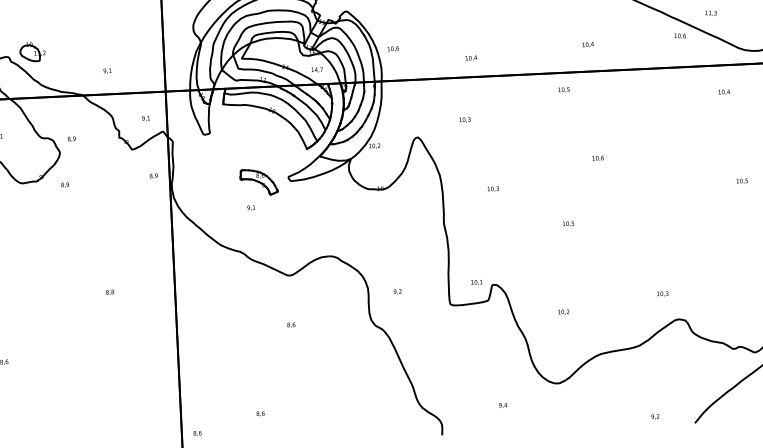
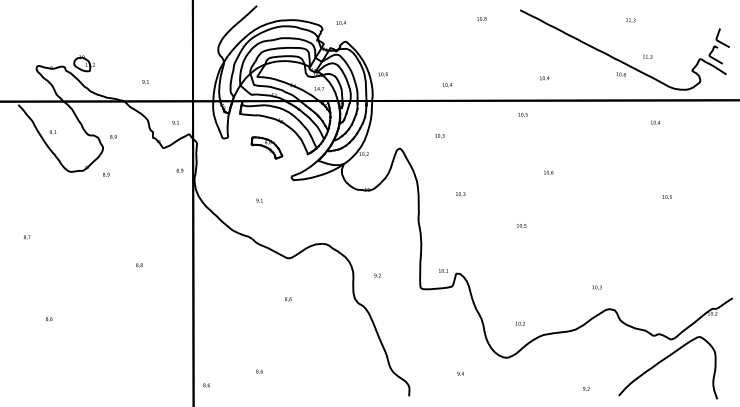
part: (258, 181) -> (266, 147), moved
text: (563, 311) -> (520, 323), moved

